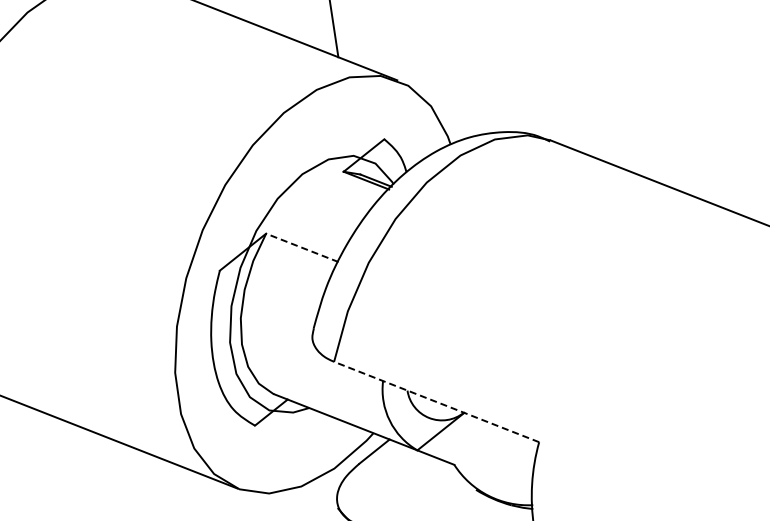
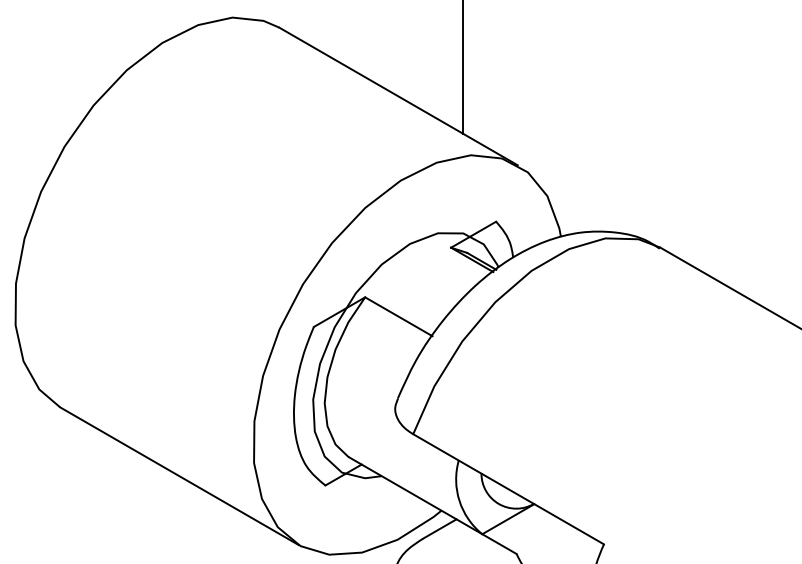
line: (301, 247) -> (398, 316), dashed -> solid
line: (436, 402) -> (508, 489), dashed -> solid

